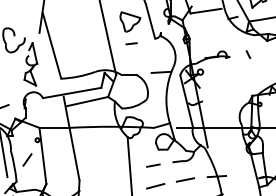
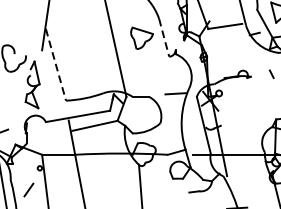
line: (150, 21) -> (164, 37), solid -> dashed
line: (131, 43) -> (143, 62), removed
line: (52, 46) -> (56, 65), solid -> dashed
line: (153, 165) -> (167, 196), removed

